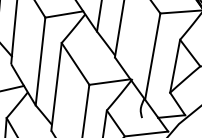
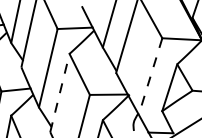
line: (152, 56) -> (150, 76), solid -> dashed
line: (57, 86) -> (60, 92), solid -> dashed

